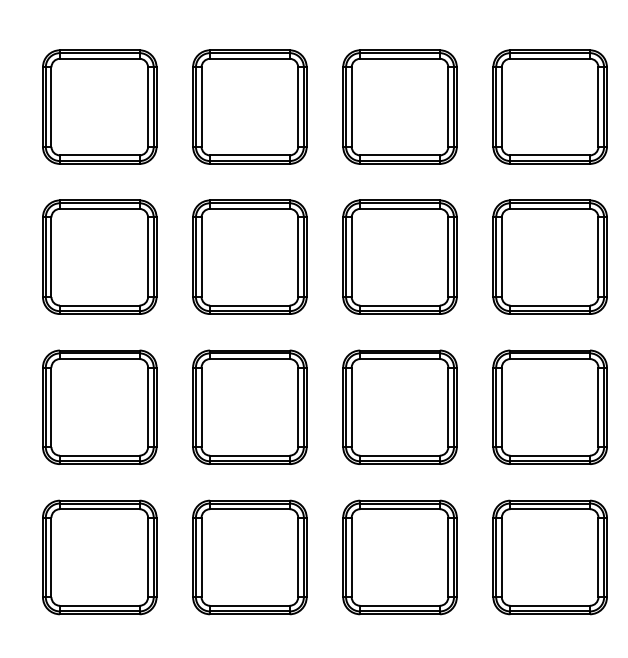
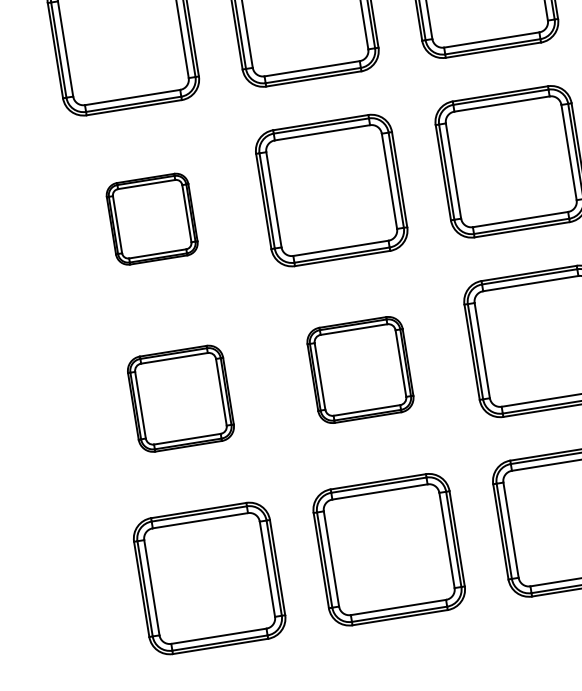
part: (99, 256) -> (151, 218), size x0.6
part: (99, 406) -> (180, 397), size x0.7
part: (249, 406) -> (359, 369), size x0.7

